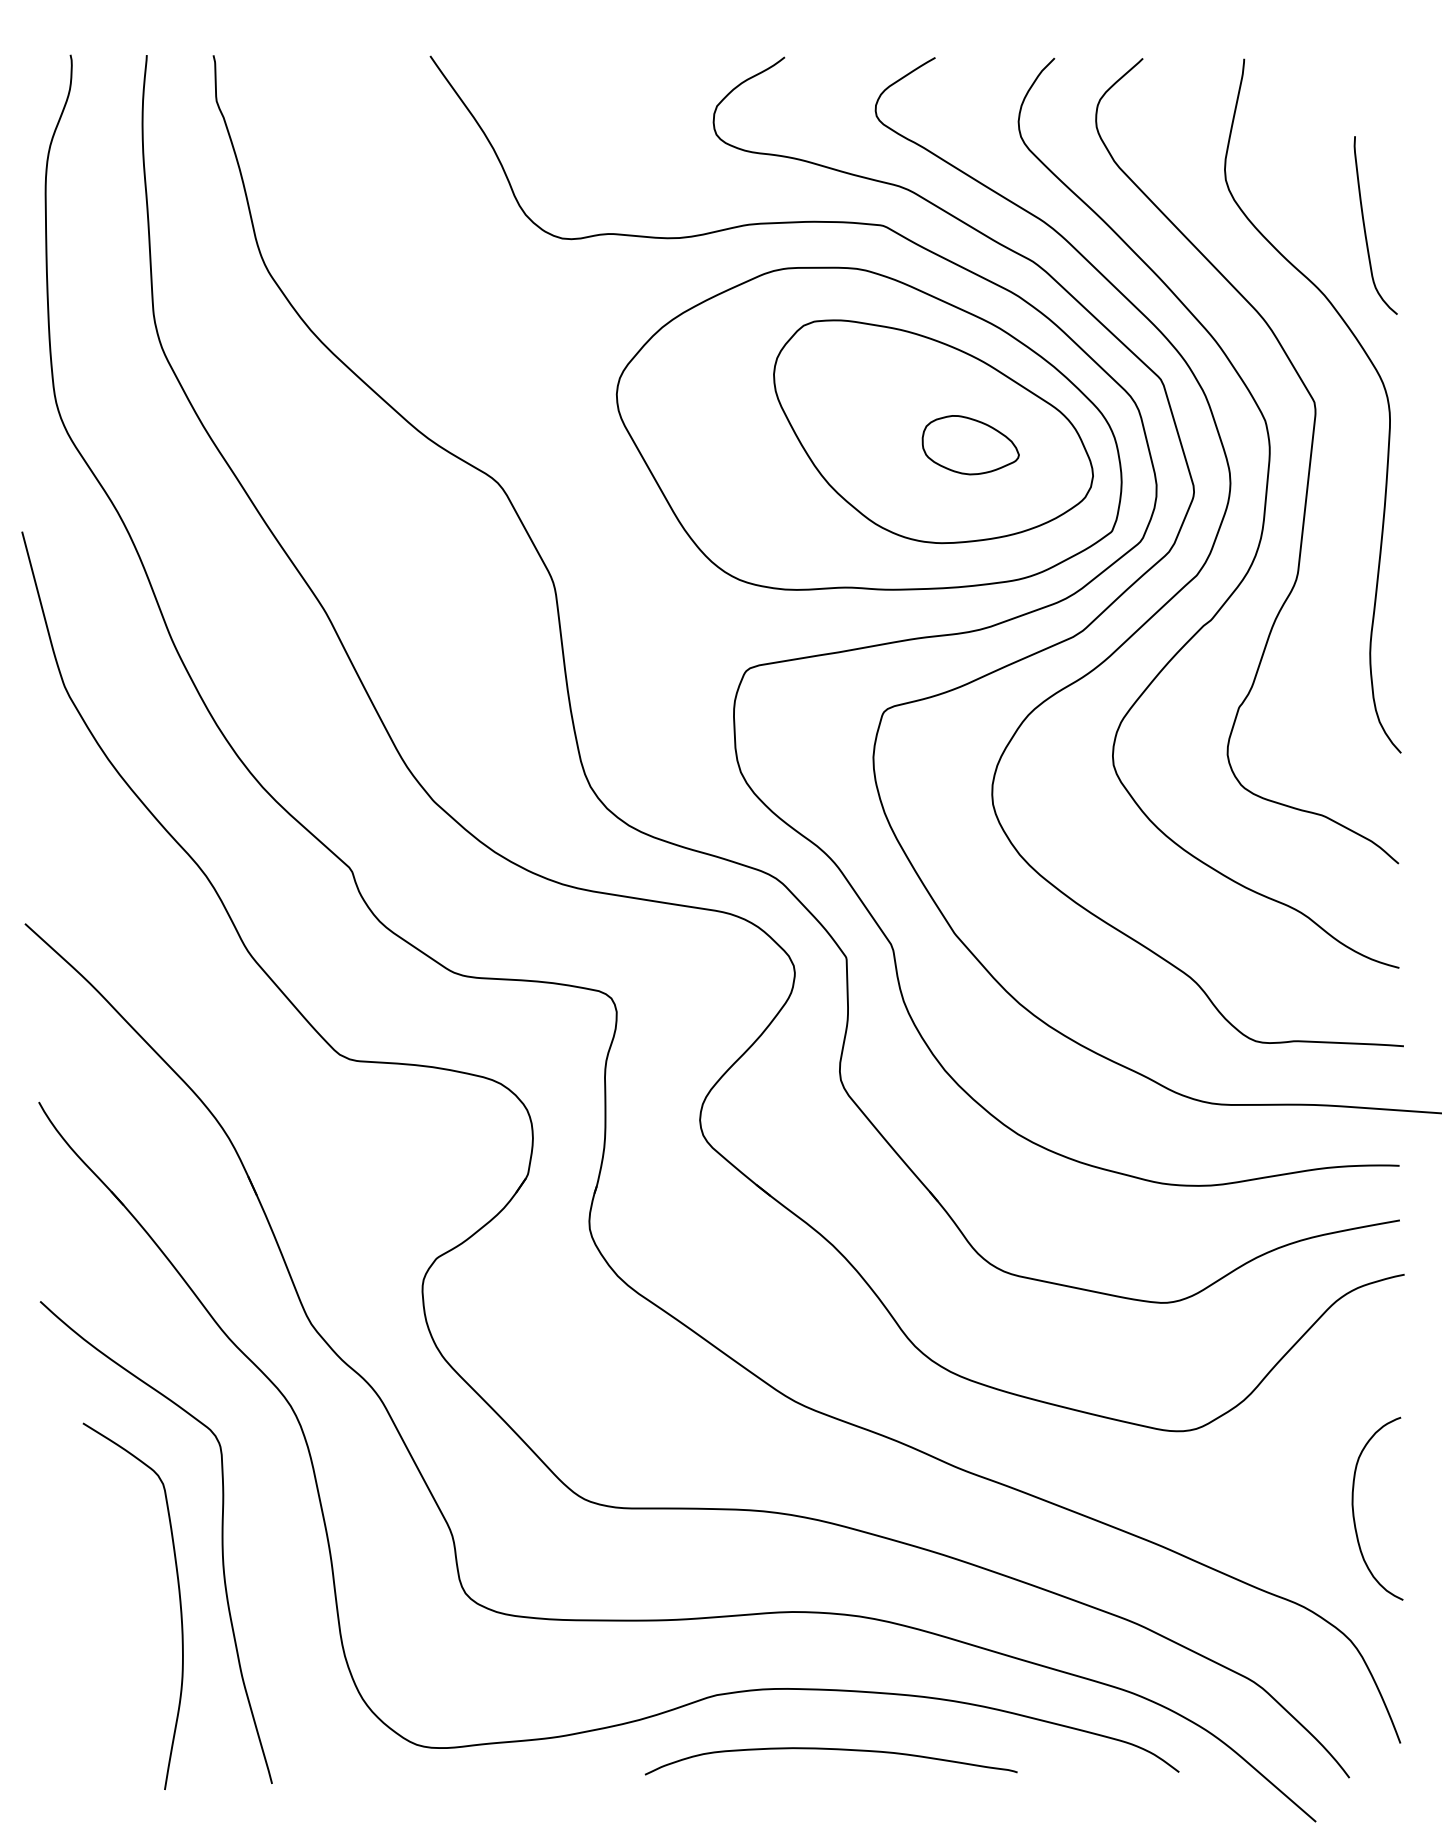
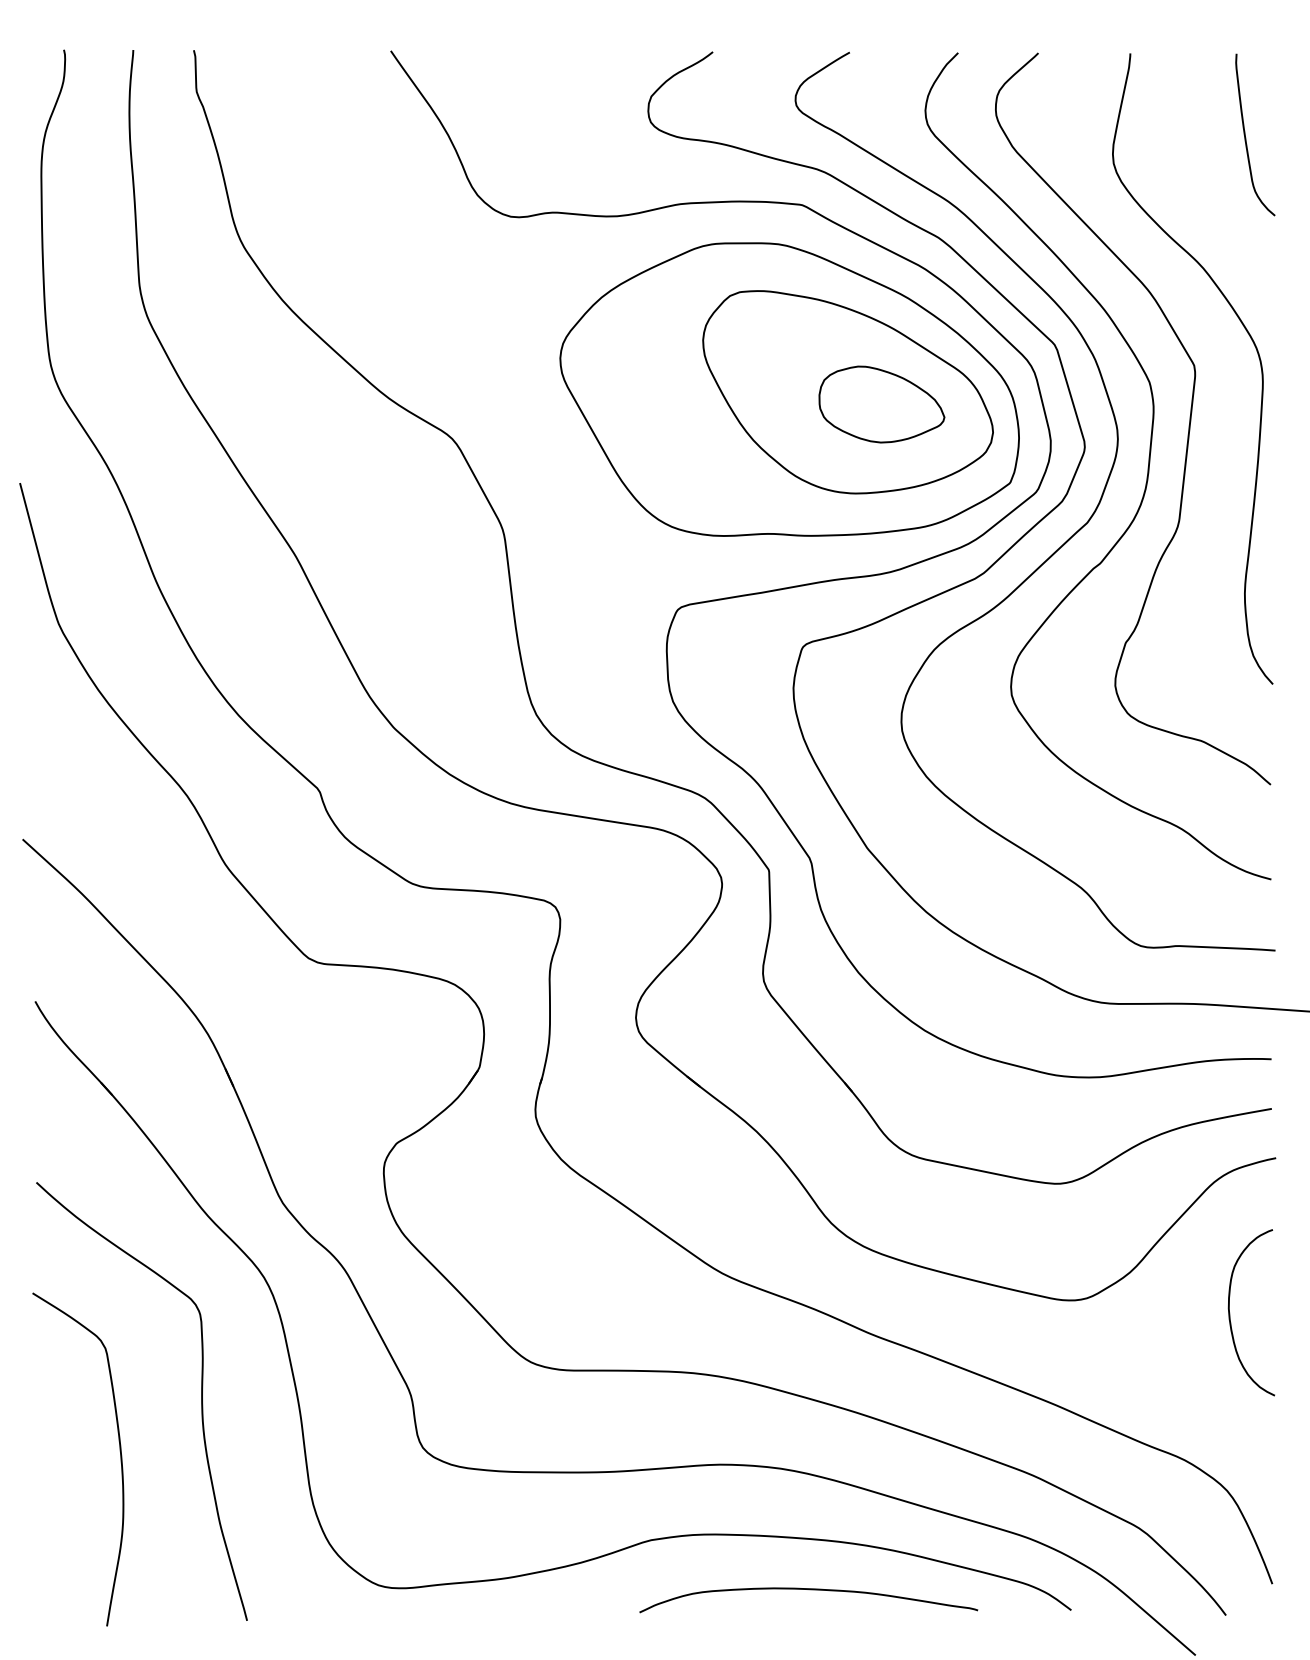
curve: (1365, 226) -> (1246, 135), moved
part: (970, 444) -> (881, 403), size x1.43
curve: (1354, 1512) -> (1230, 1316), moved
curve: (179, 1605) -> (120, 1458), moved
curve: (830, 1749) -> (808, 1589), moved

